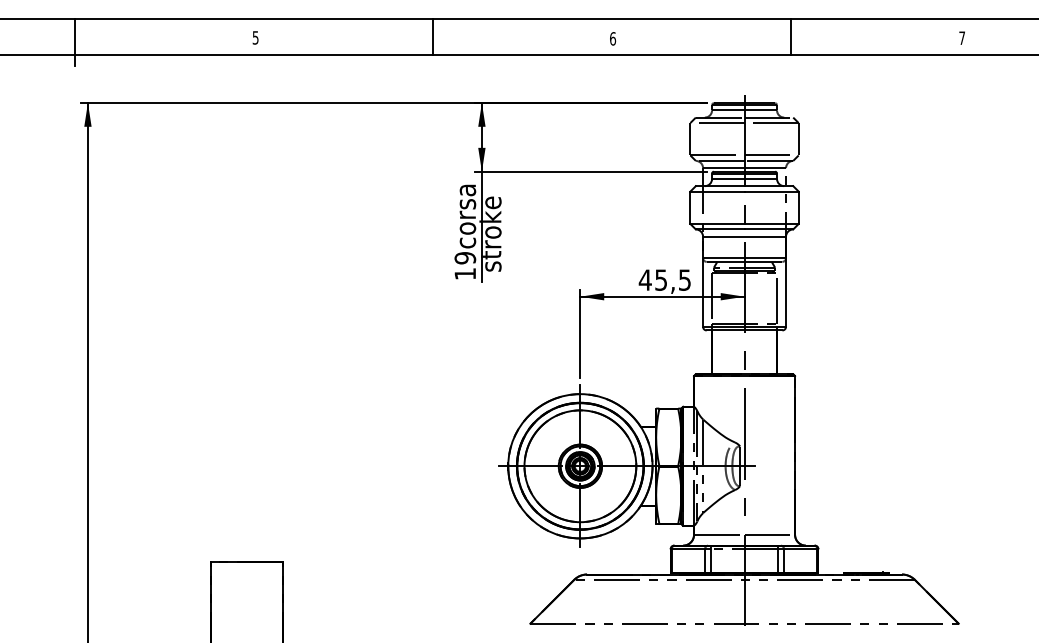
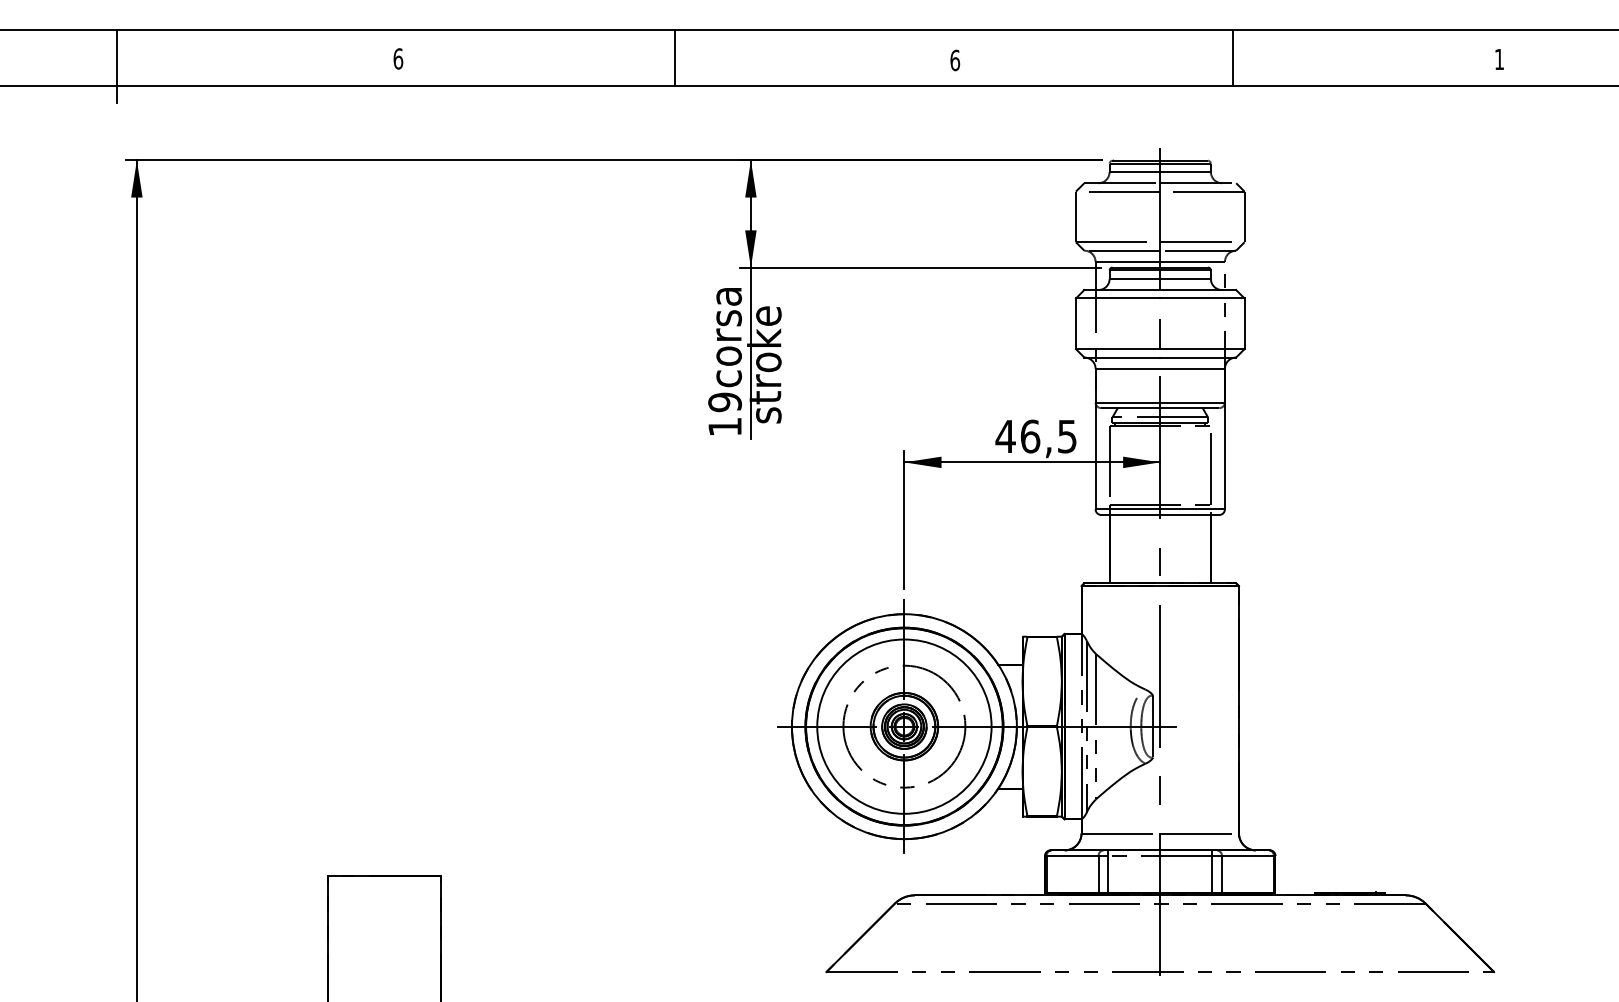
text: (255, 37) -> (398, 58), 5 -> 6
text: (961, 37) -> (1498, 58), 7 -> 1
text: (661, 279) -> (1030, 435), 45,5 -> 46,5
circle: (580, 466) -> (904, 726), size x0.7

